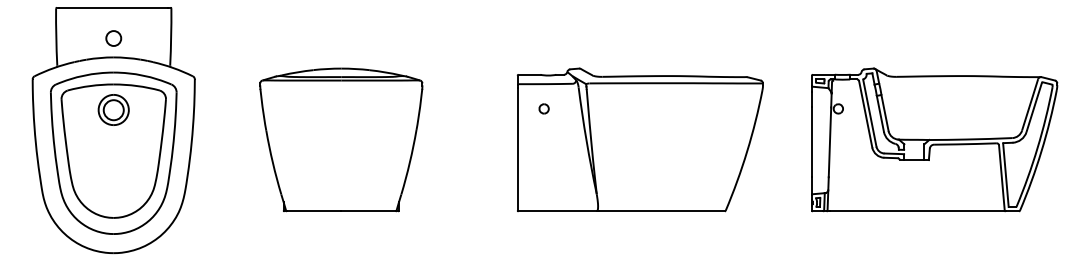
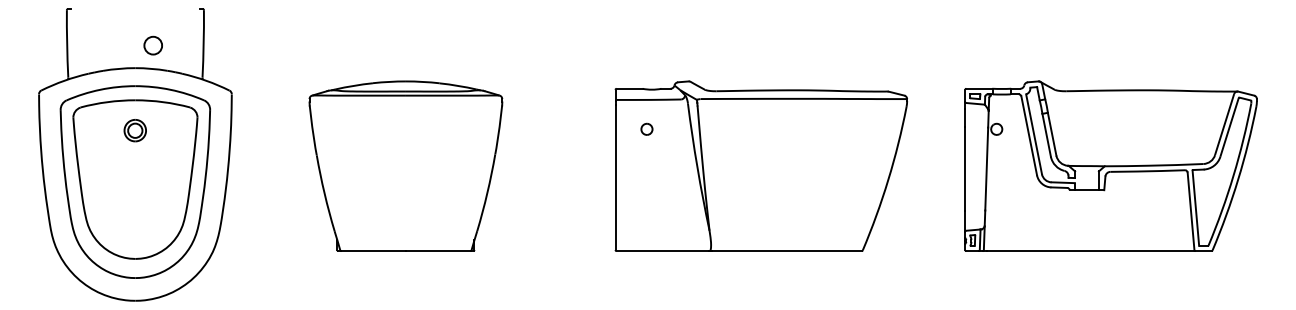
line: (113, 7) -> (135, 8), removed
circle: (113, 38) -> (152, 45), moved
part: (113, 109) -> (135, 130), size x0.6

